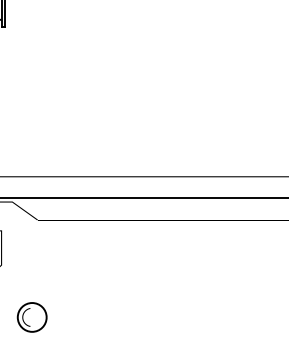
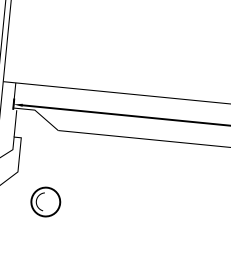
part: (31, 317) -> (45, 202), moved

